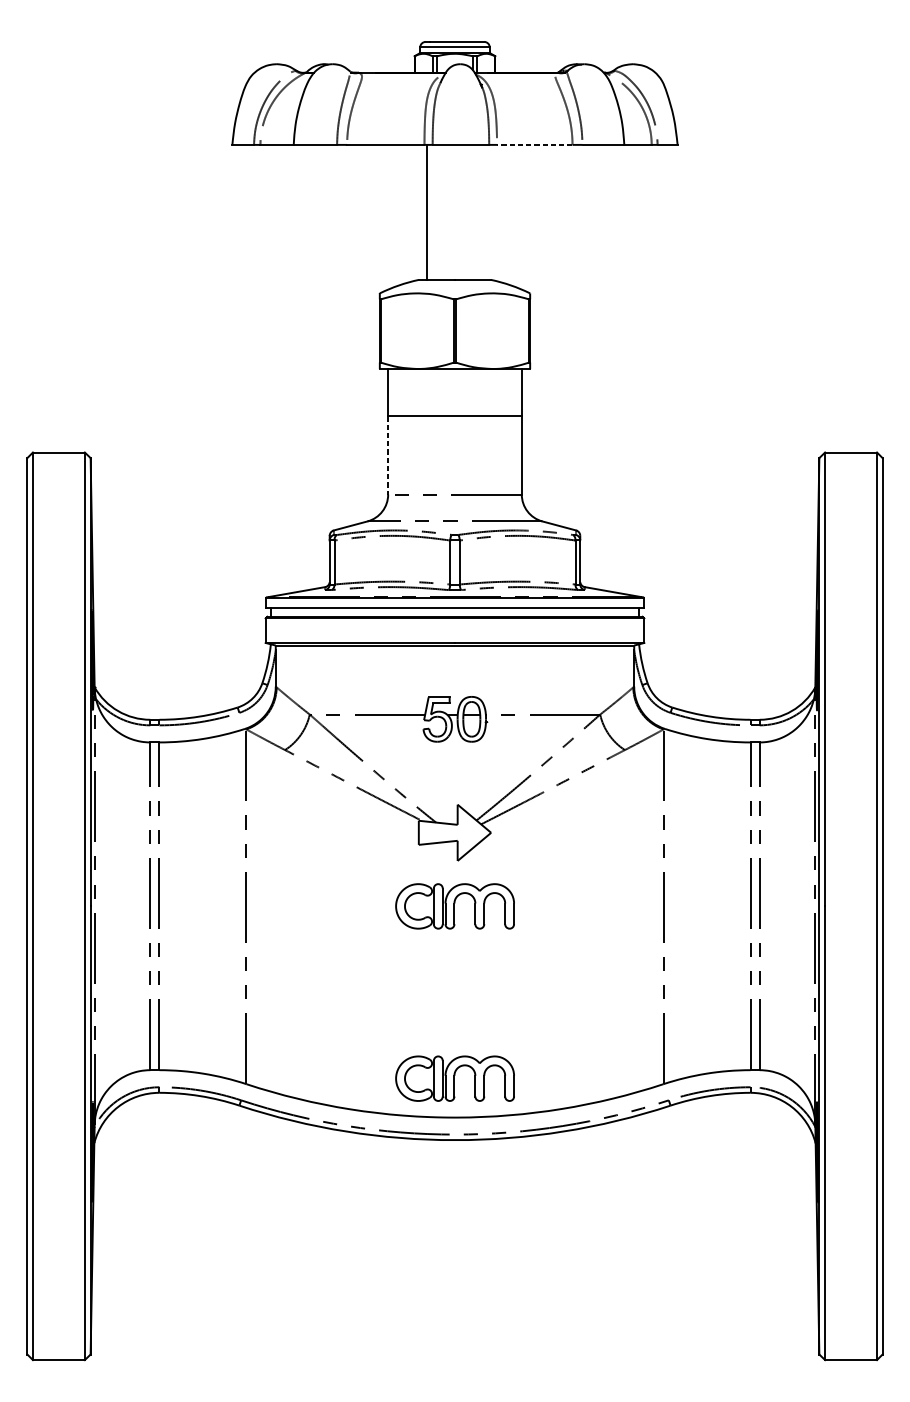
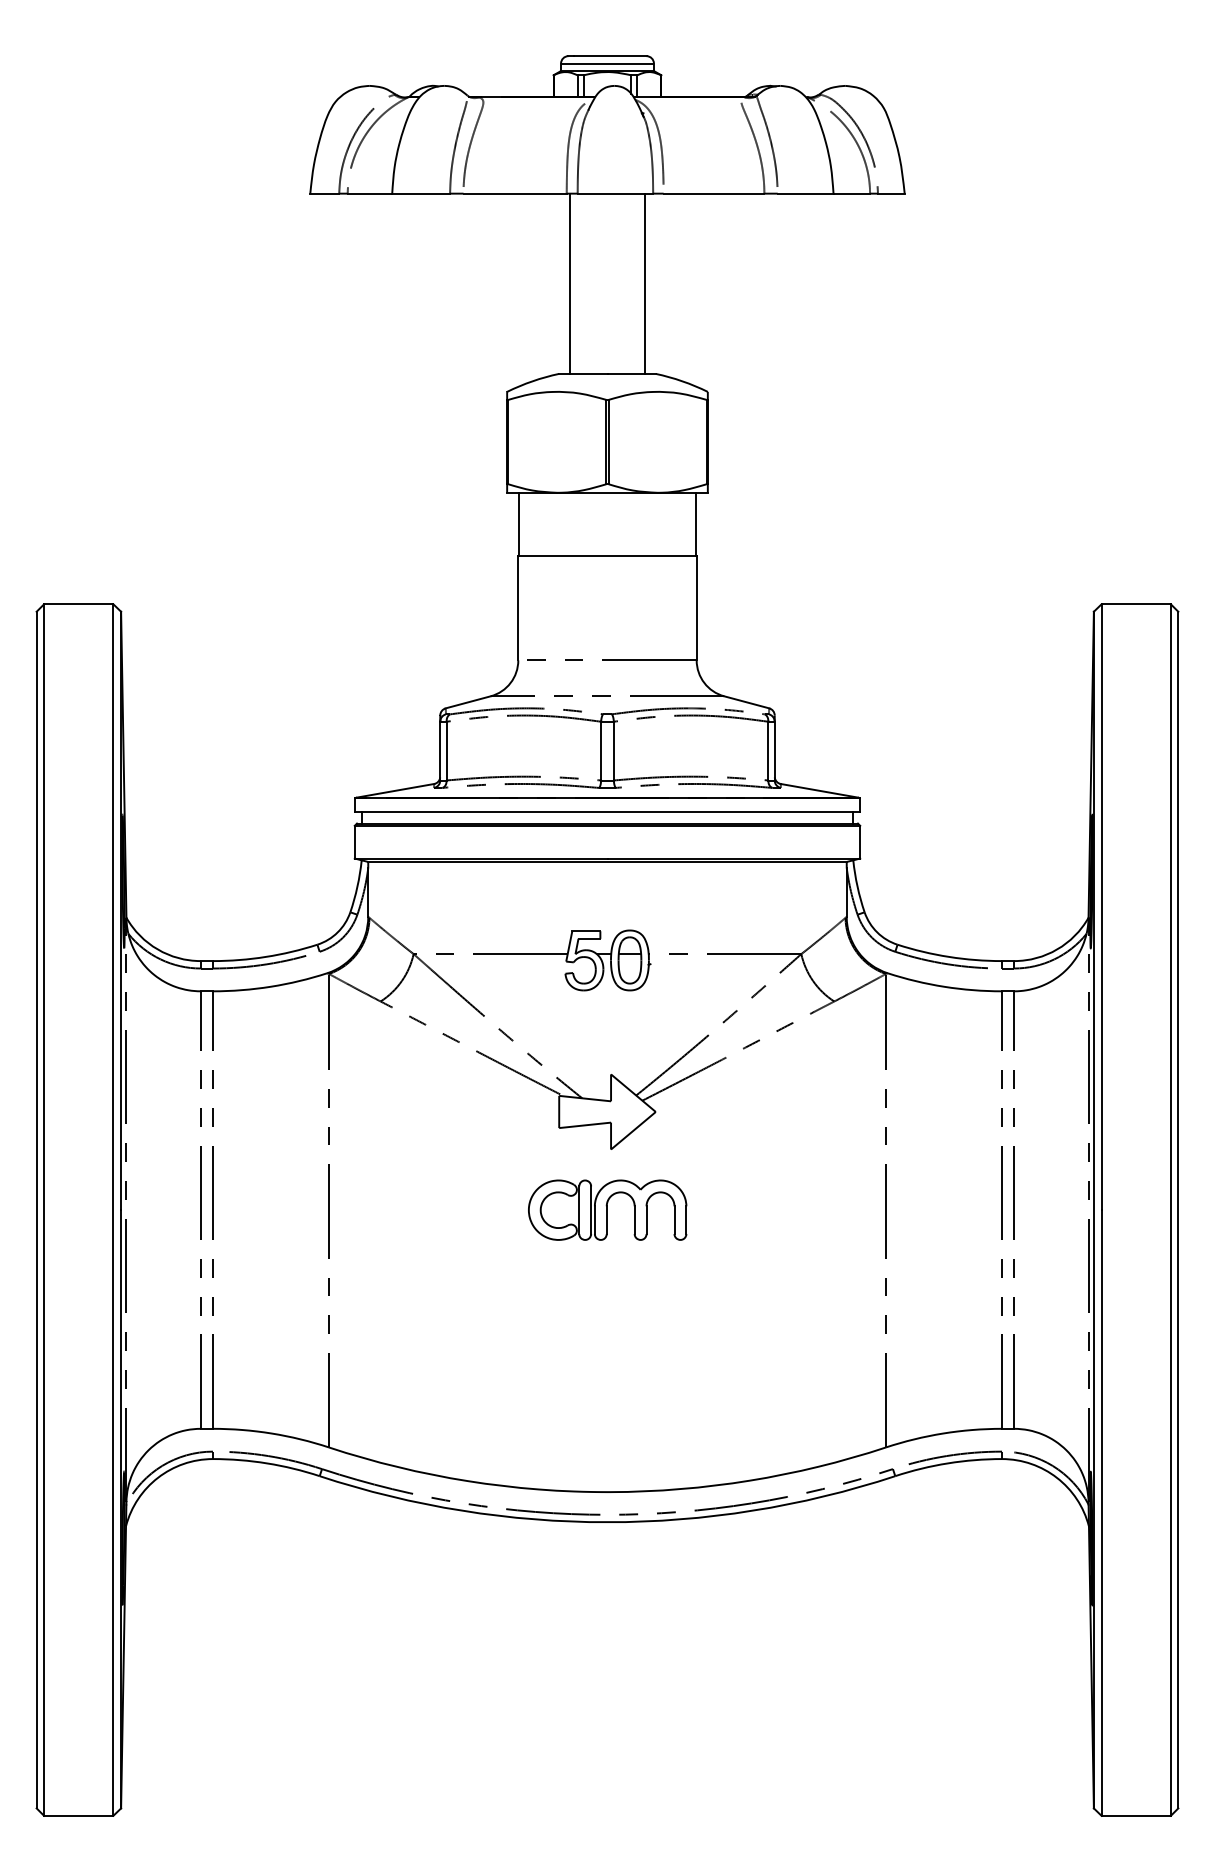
line: (534, 144) -> (713, 193), dashed -> solid
line: (482, 212) -> (644, 283), added
line: (388, 455) -> (518, 608), dashed -> solid
part: (455, 1078) -> (607, 1439), removed

